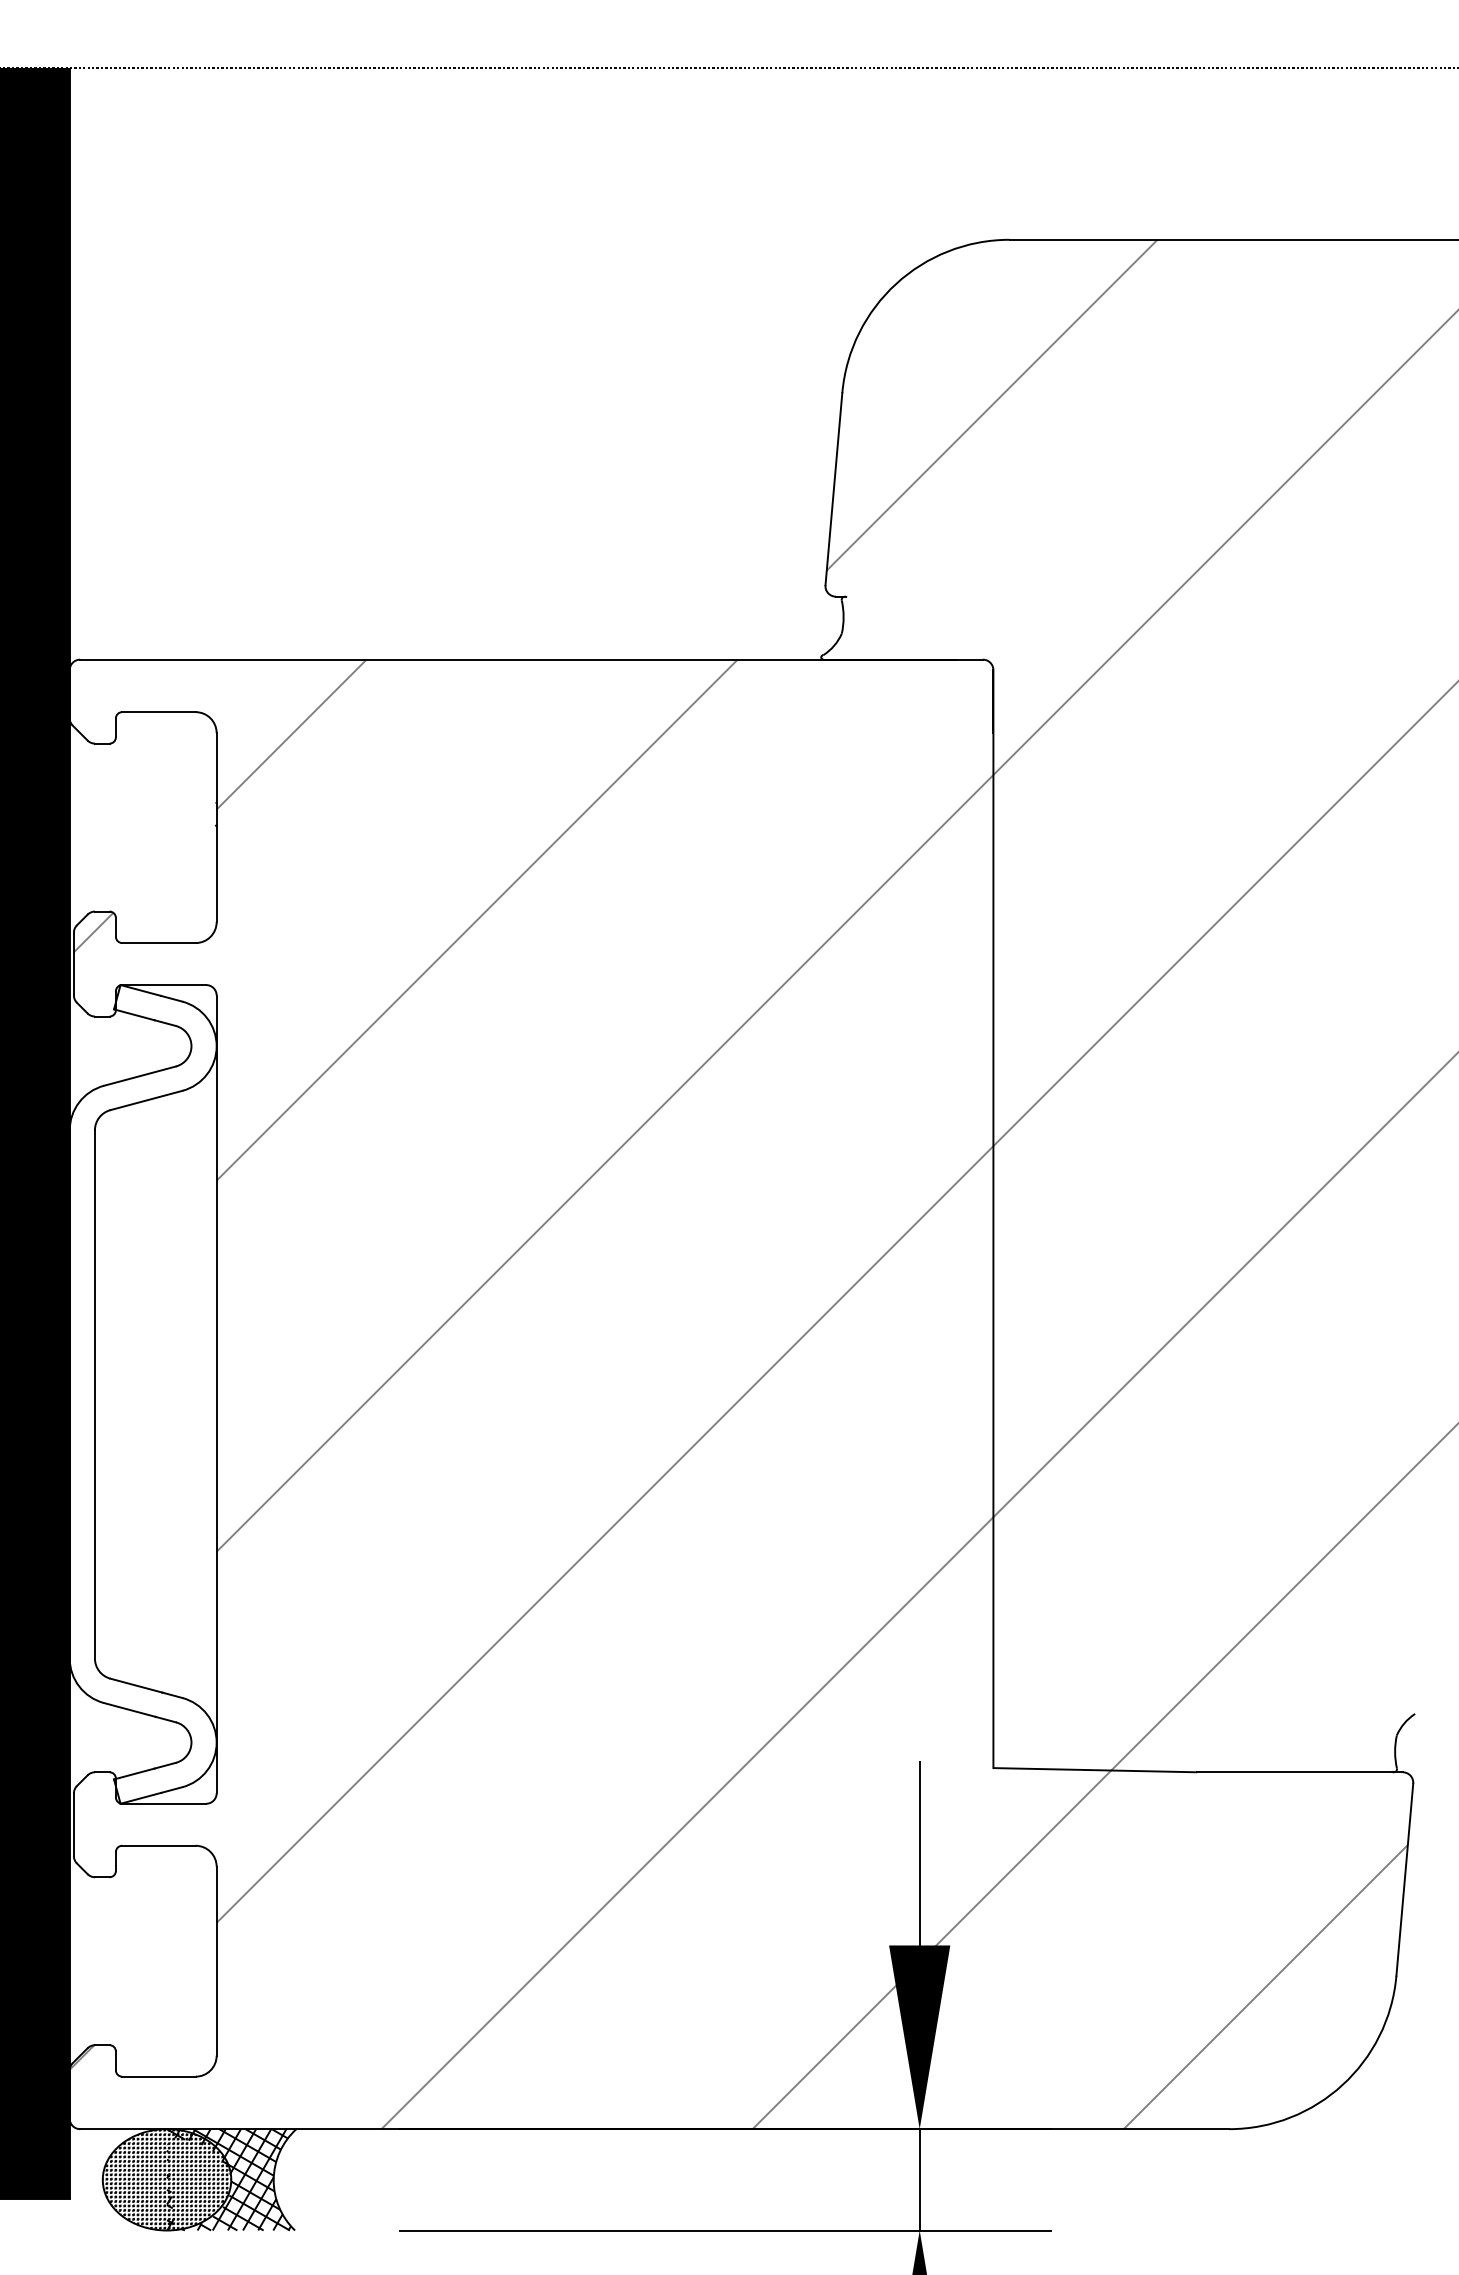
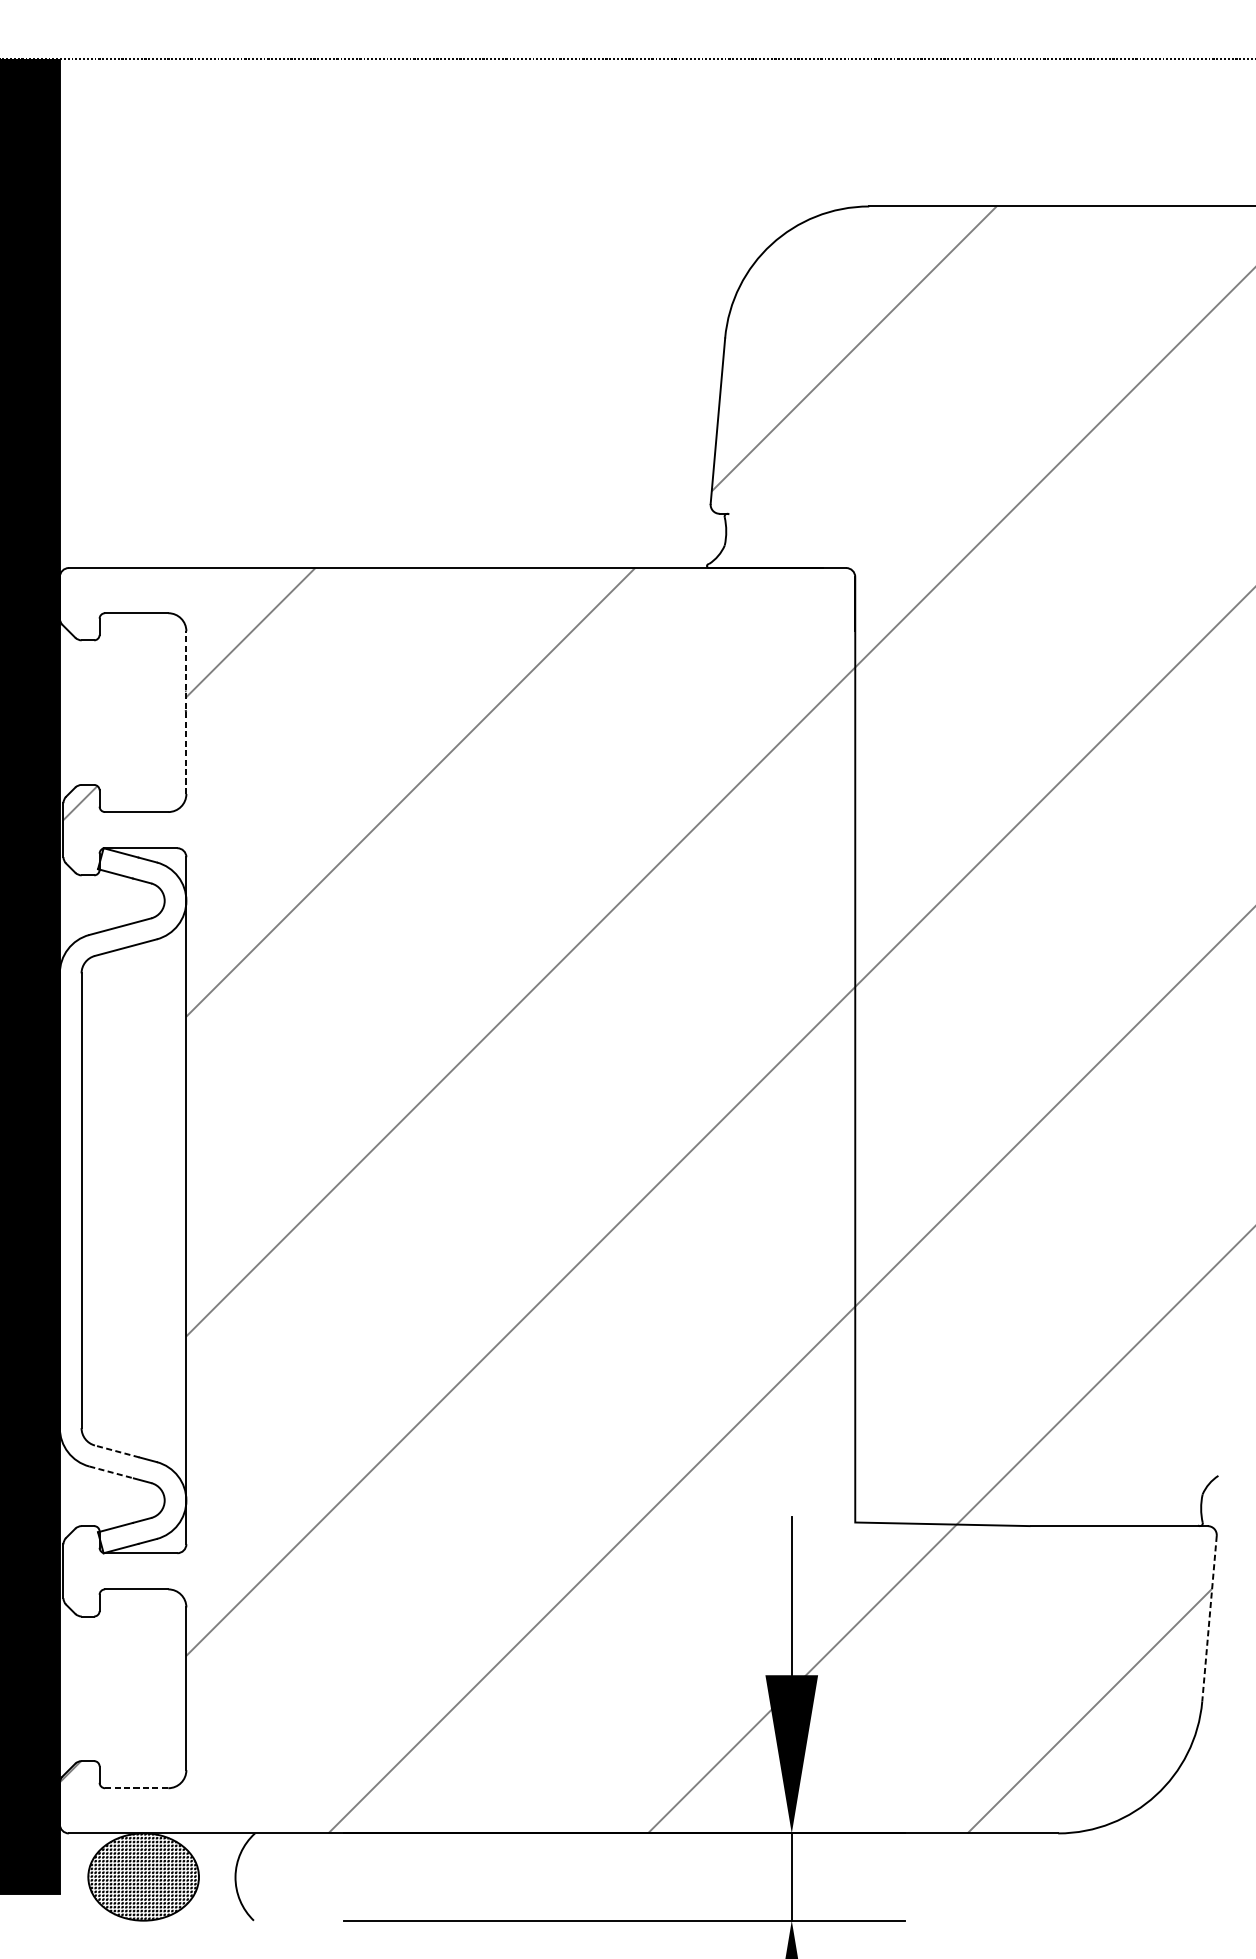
line: (216, 827) -> (186, 712), solid -> dashed
line: (136, 1685) -> (117, 1451), solid -> dashed
line: (129, 1709) -> (111, 1472), solid -> dashed
line: (1404, 1880) -> (1209, 1619), solid -> dashed
line: (158, 2076) -> (136, 1788), solid -> dashed
hatch: (228, 2179) -> (196, 1876), removed

